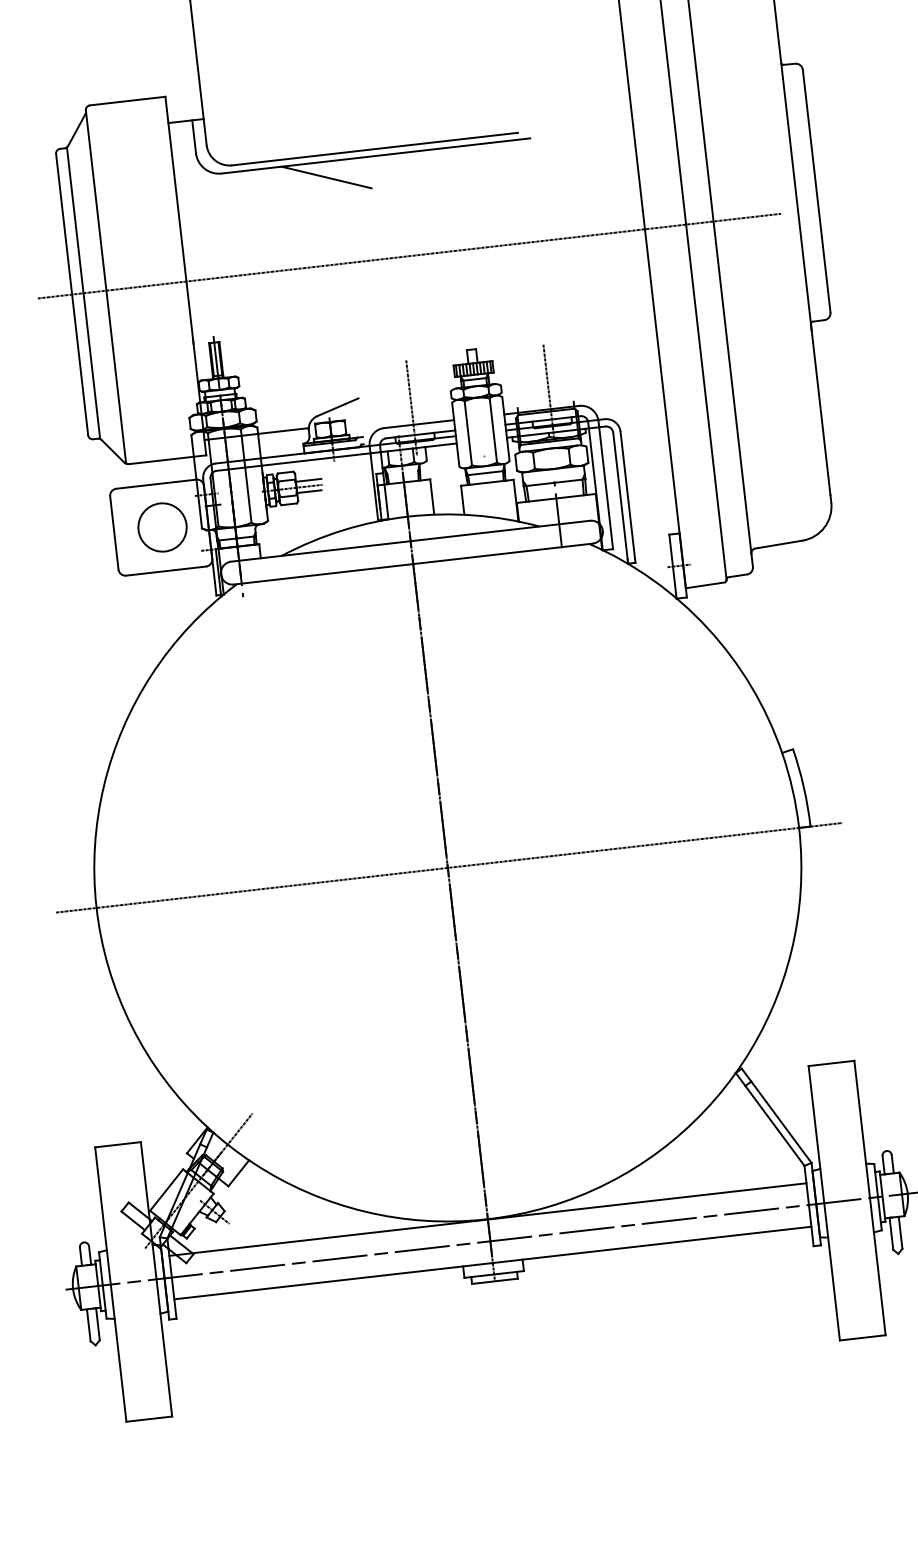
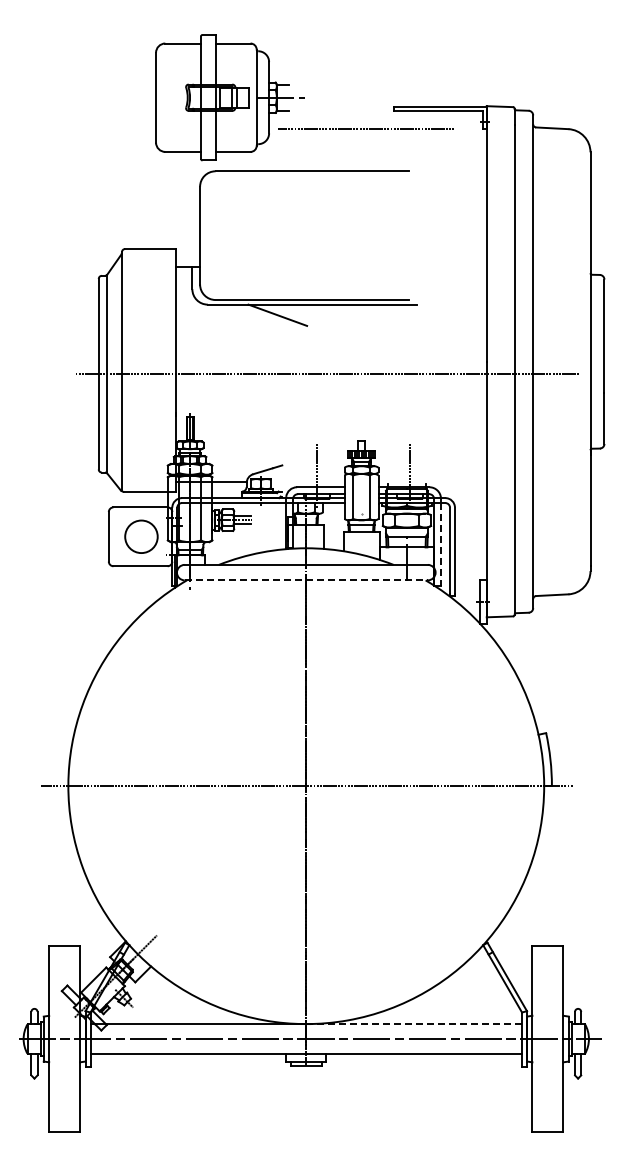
line: (606, 488) -> (441, 544), solid -> dashed
line: (413, 564) -> (306, 580), solid -> dashed
line: (647, 1201) -> (414, 1024), solid -> dashed

